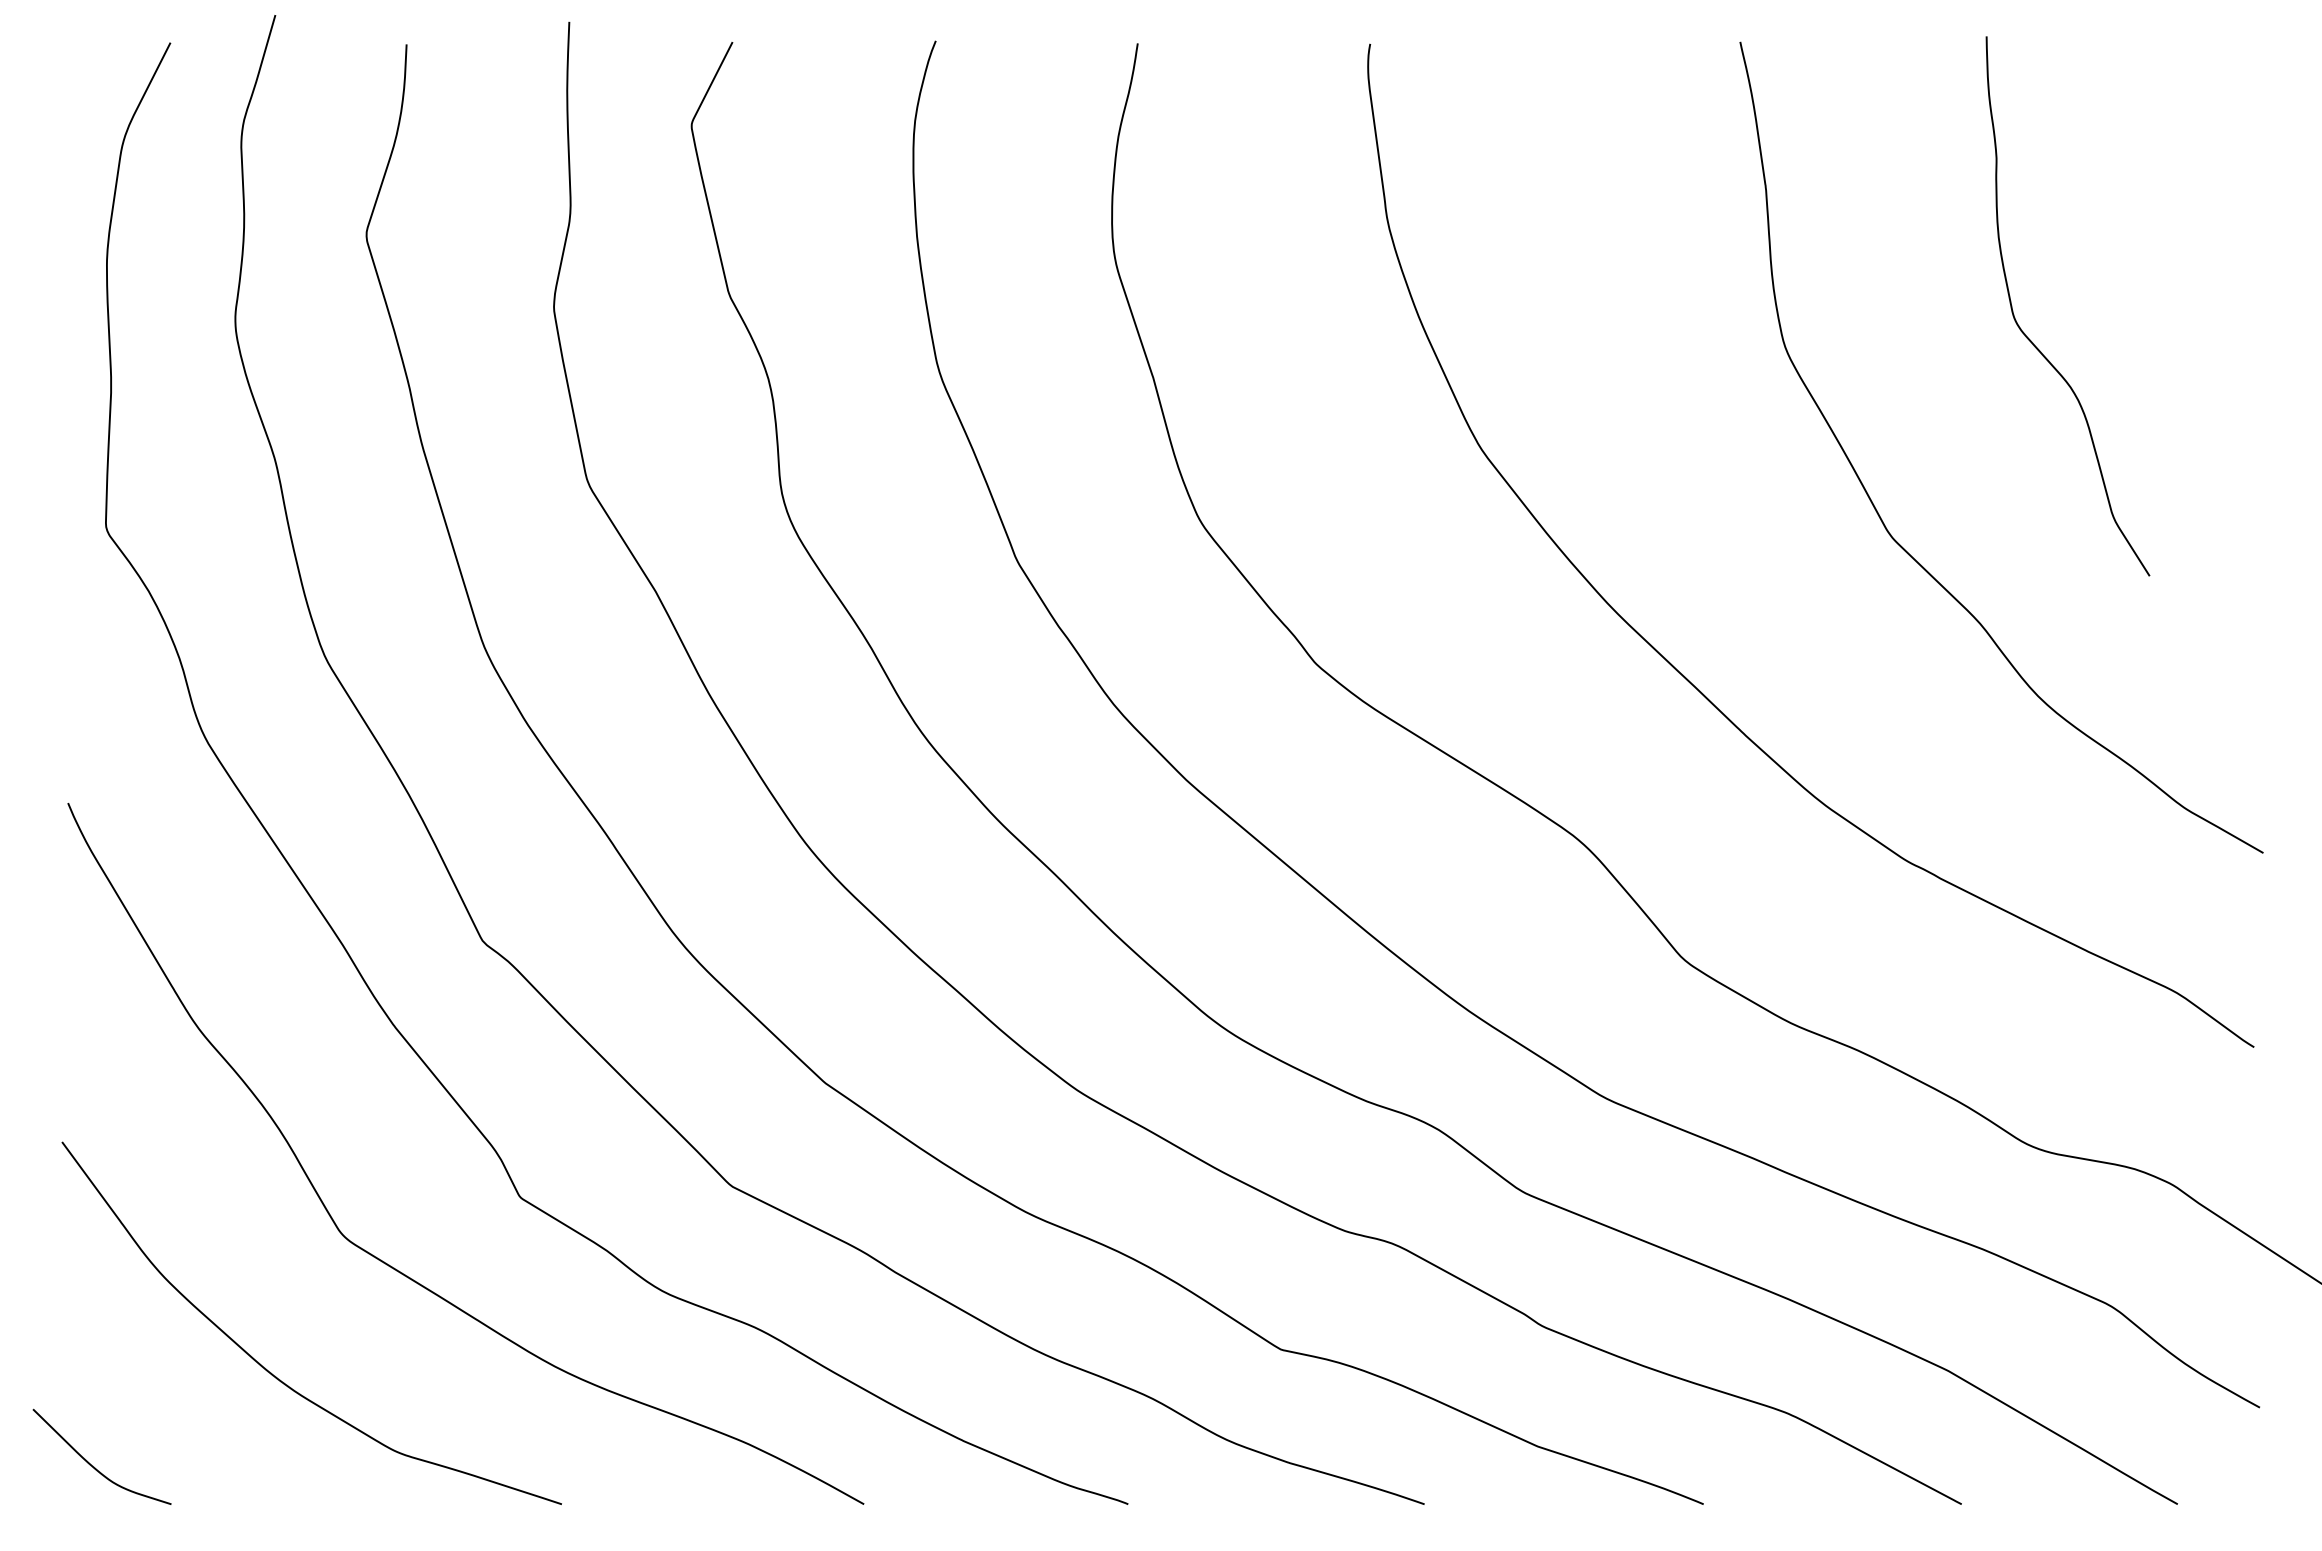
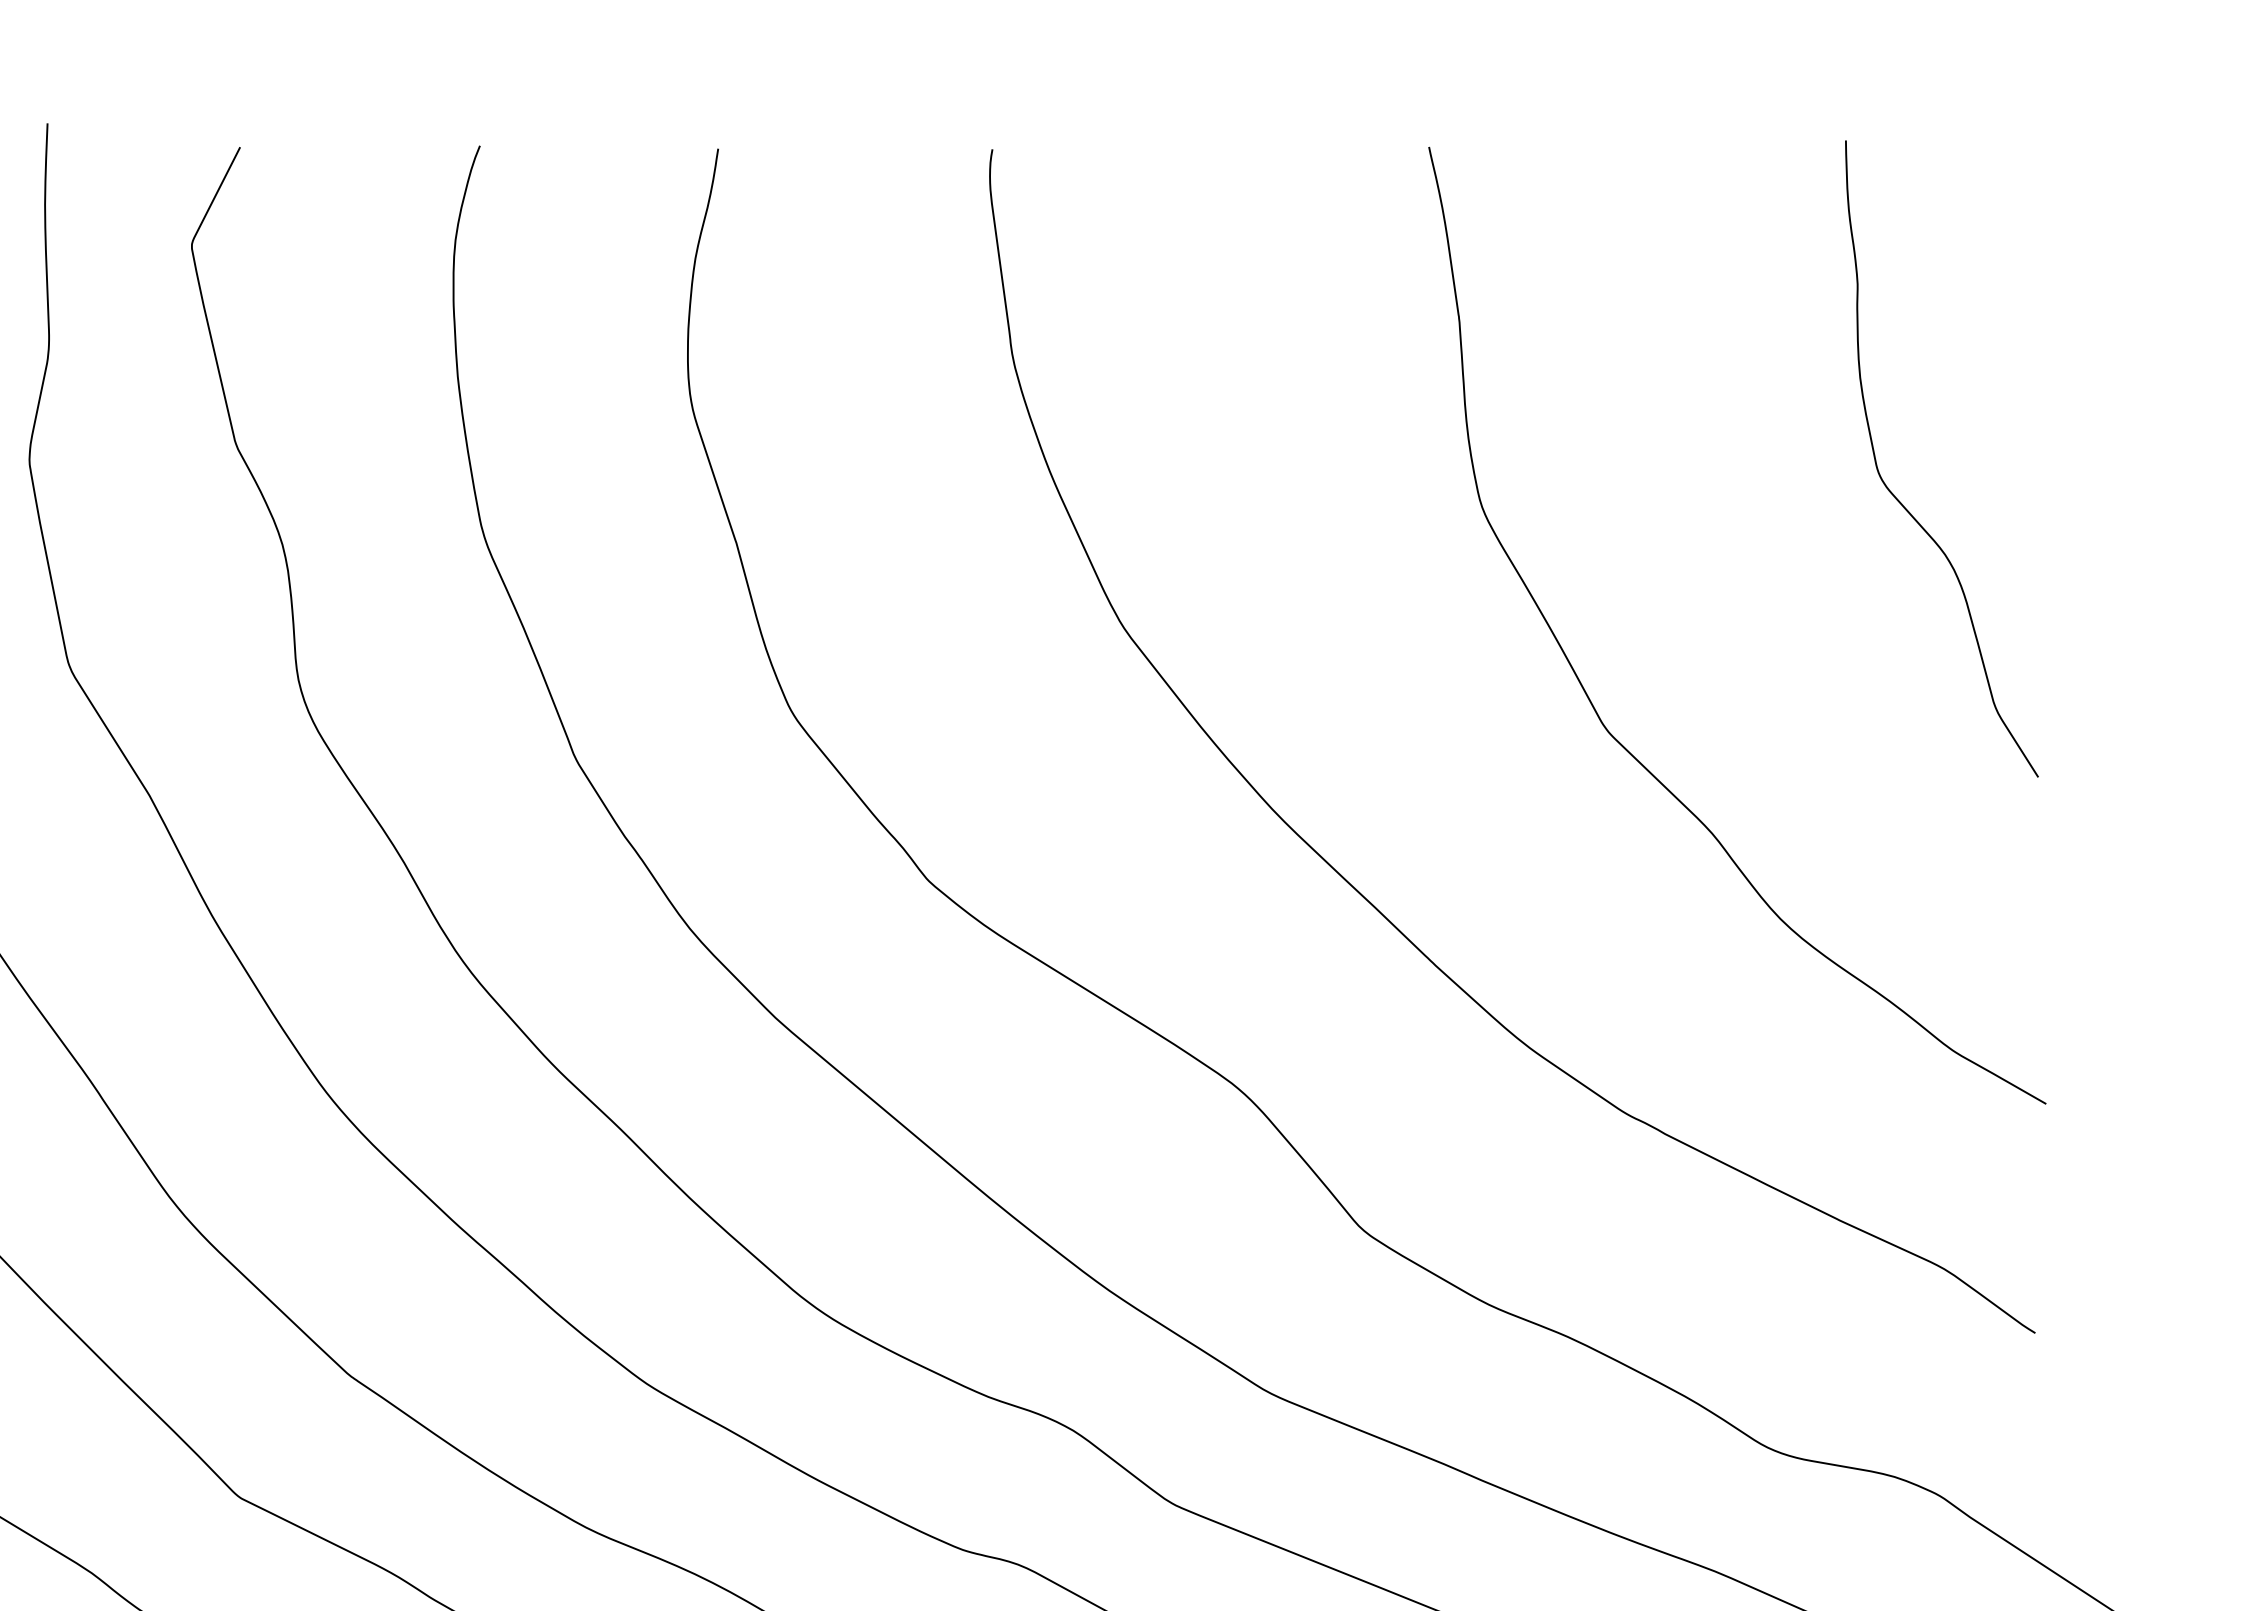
curve: (2032, 341) -> (1900, 500), moved

